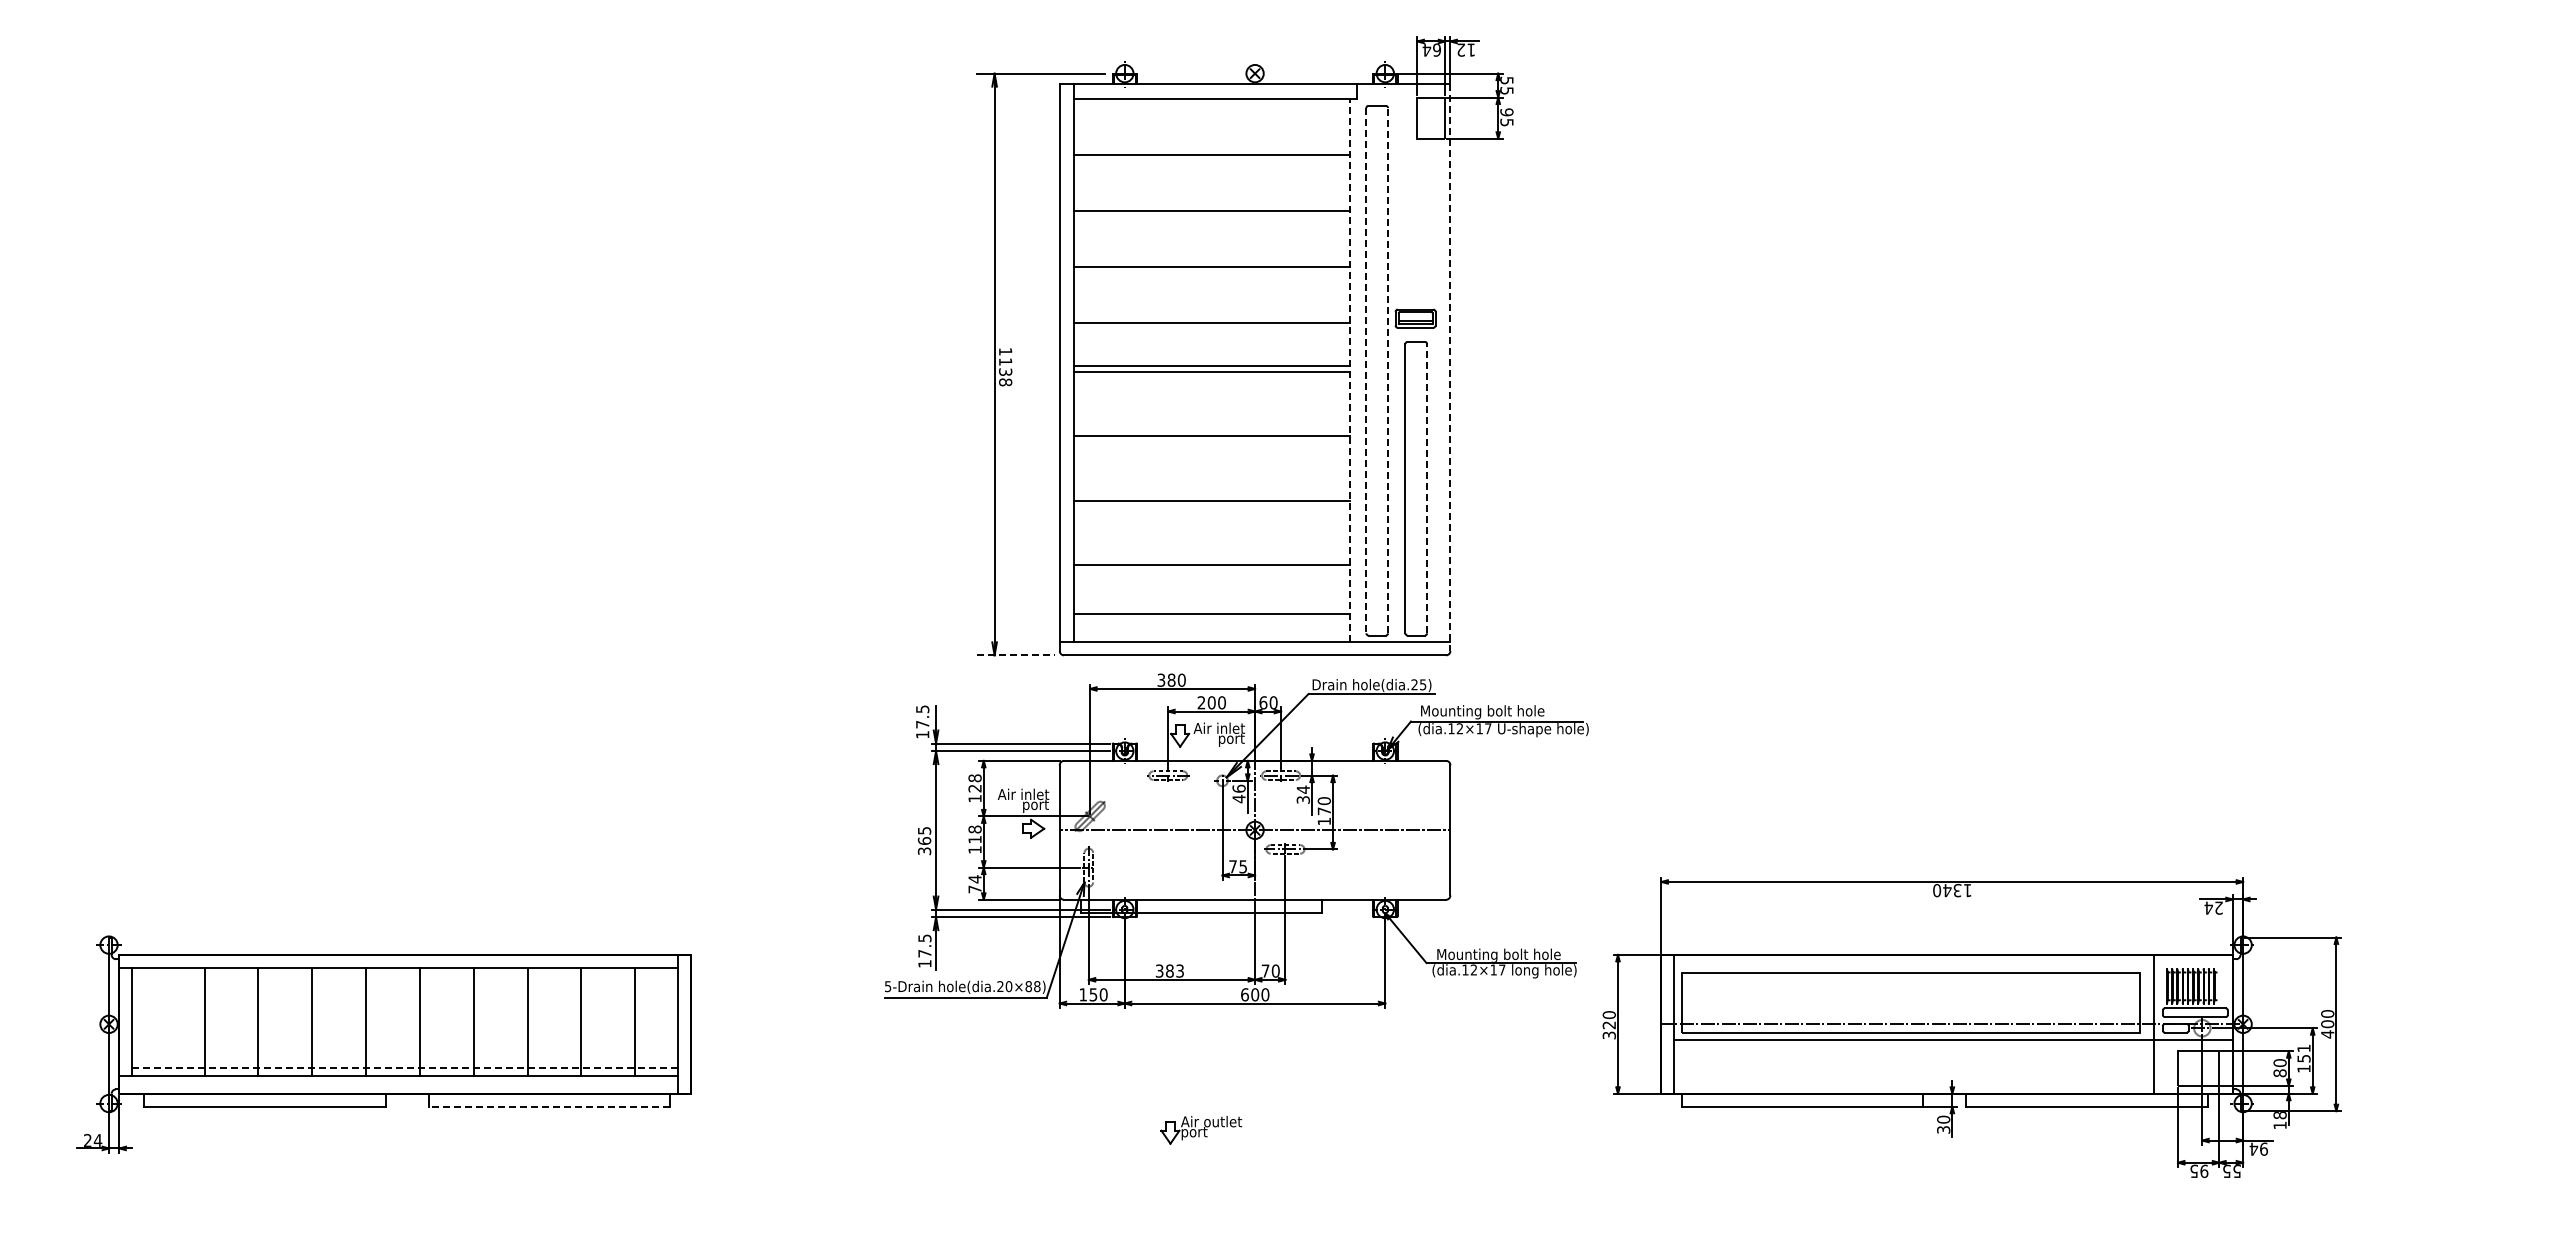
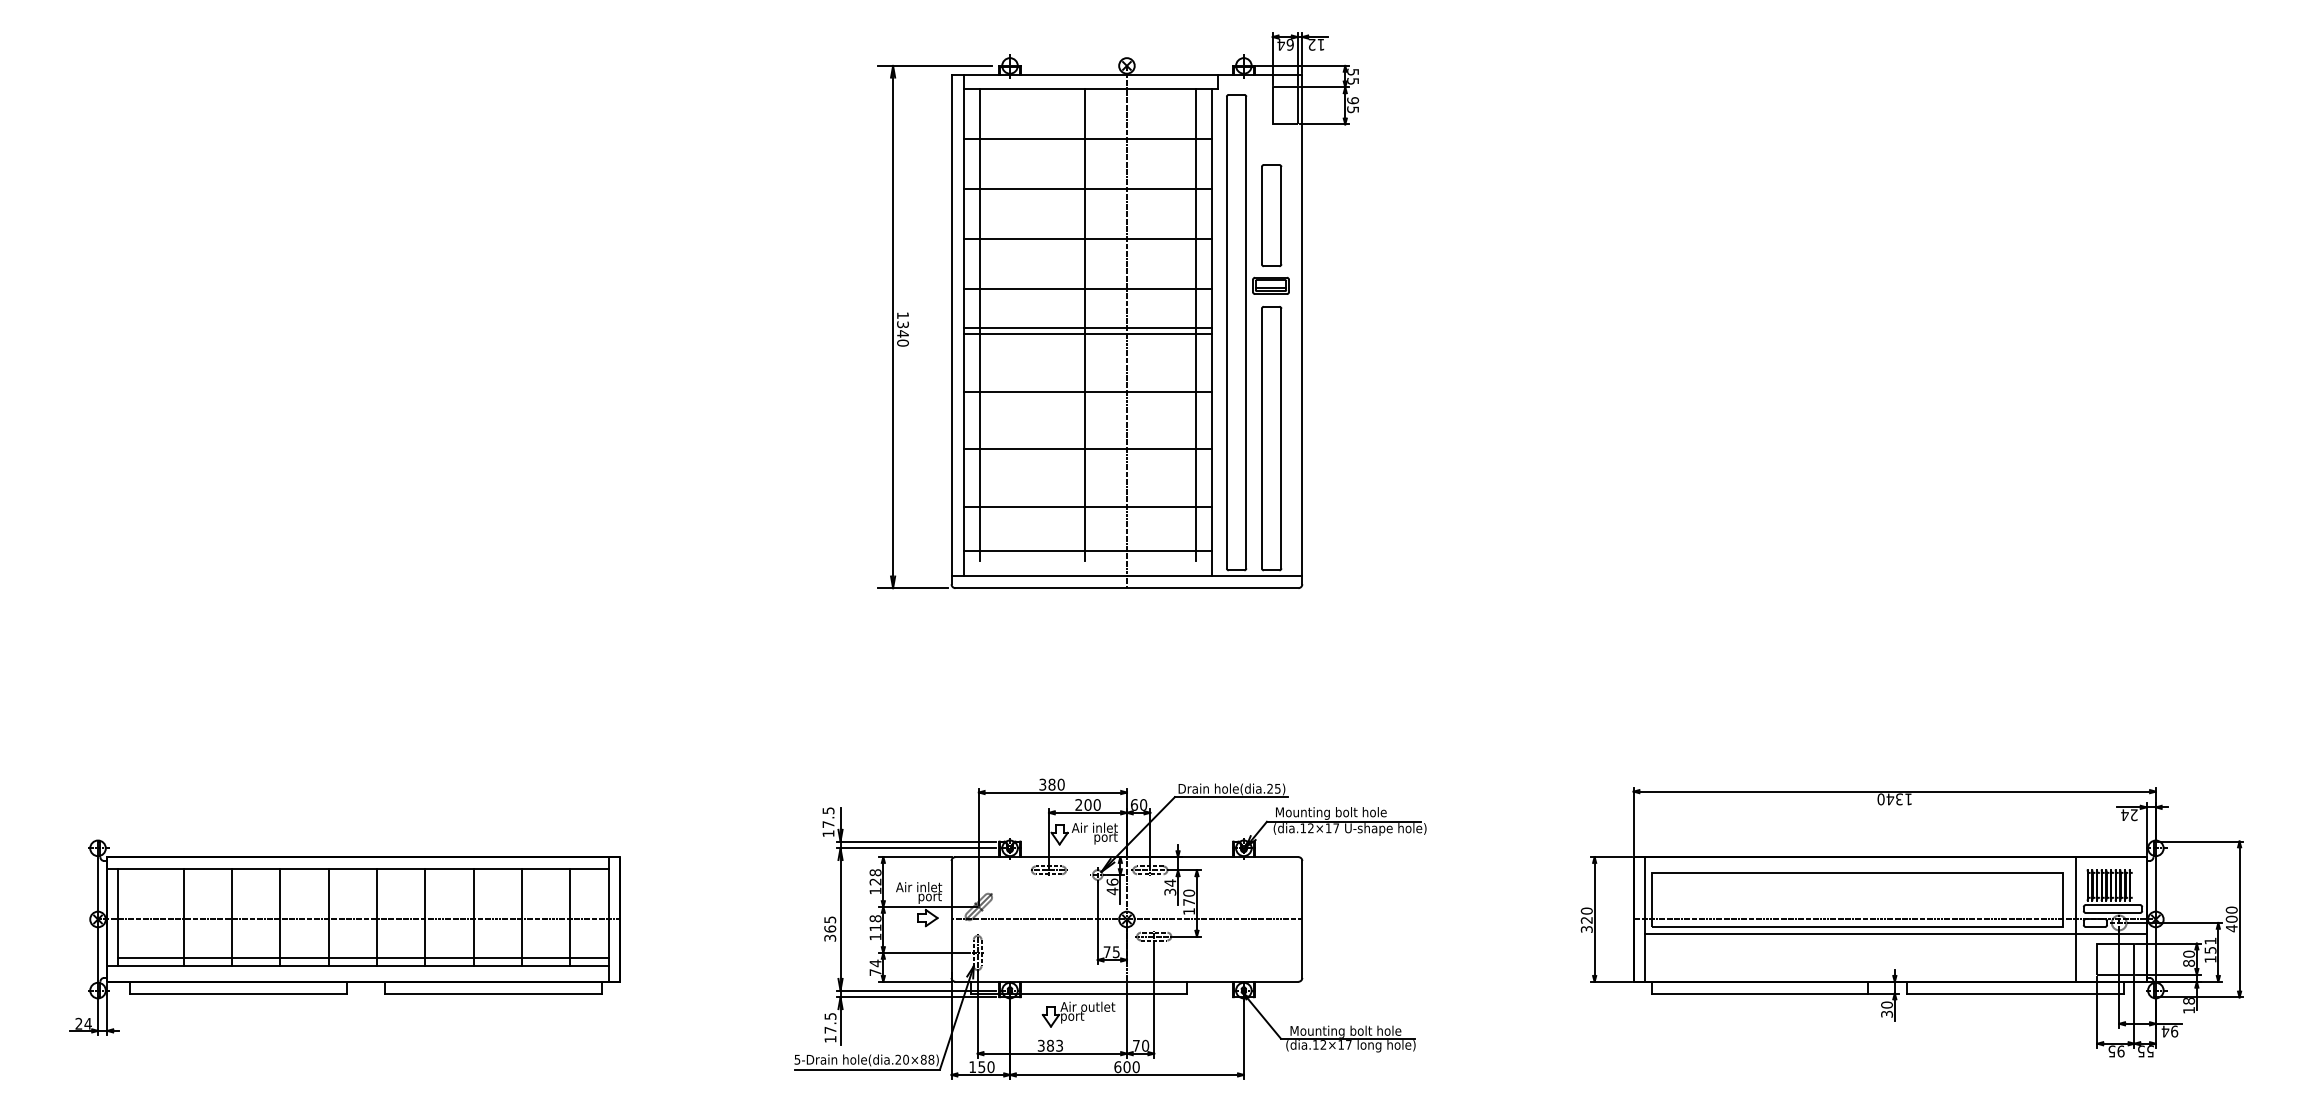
part: (1415, 240) -> (1270, 215), added
line: (1091, 361) -> (980, 324), added
line: (1208, 361) -> (1085, 324), added
line: (1332, 361) -> (1196, 324), added
line: (1255, 364) -> (1127, 327), added
line: (1450, 368) -> (1302, 330), dashed -> solid
line: (1349, 370) -> (1211, 332), dashed -> solid
line: (1366, 370) -> (1226, 332), dashed -> solid
line: (1388, 370) -> (1246, 332), dashed -> solid
text: (1005, 372) -> (902, 334), 1138 -> 1340
line: (1427, 488) -> (1281, 438), dashed -> solid
line: (1016, 655) -> (912, 588), dashed -> solid
part: (1236, 840) -> (1110, 928), moved
line: (399, 1024) -> (358, 919), added
part: (1971, 1027) -> (1911, 922), moved
line: (405, 1067) -> (364, 958), dashed -> solid
line: (549, 1106) -> (493, 993), dashed -> solid

